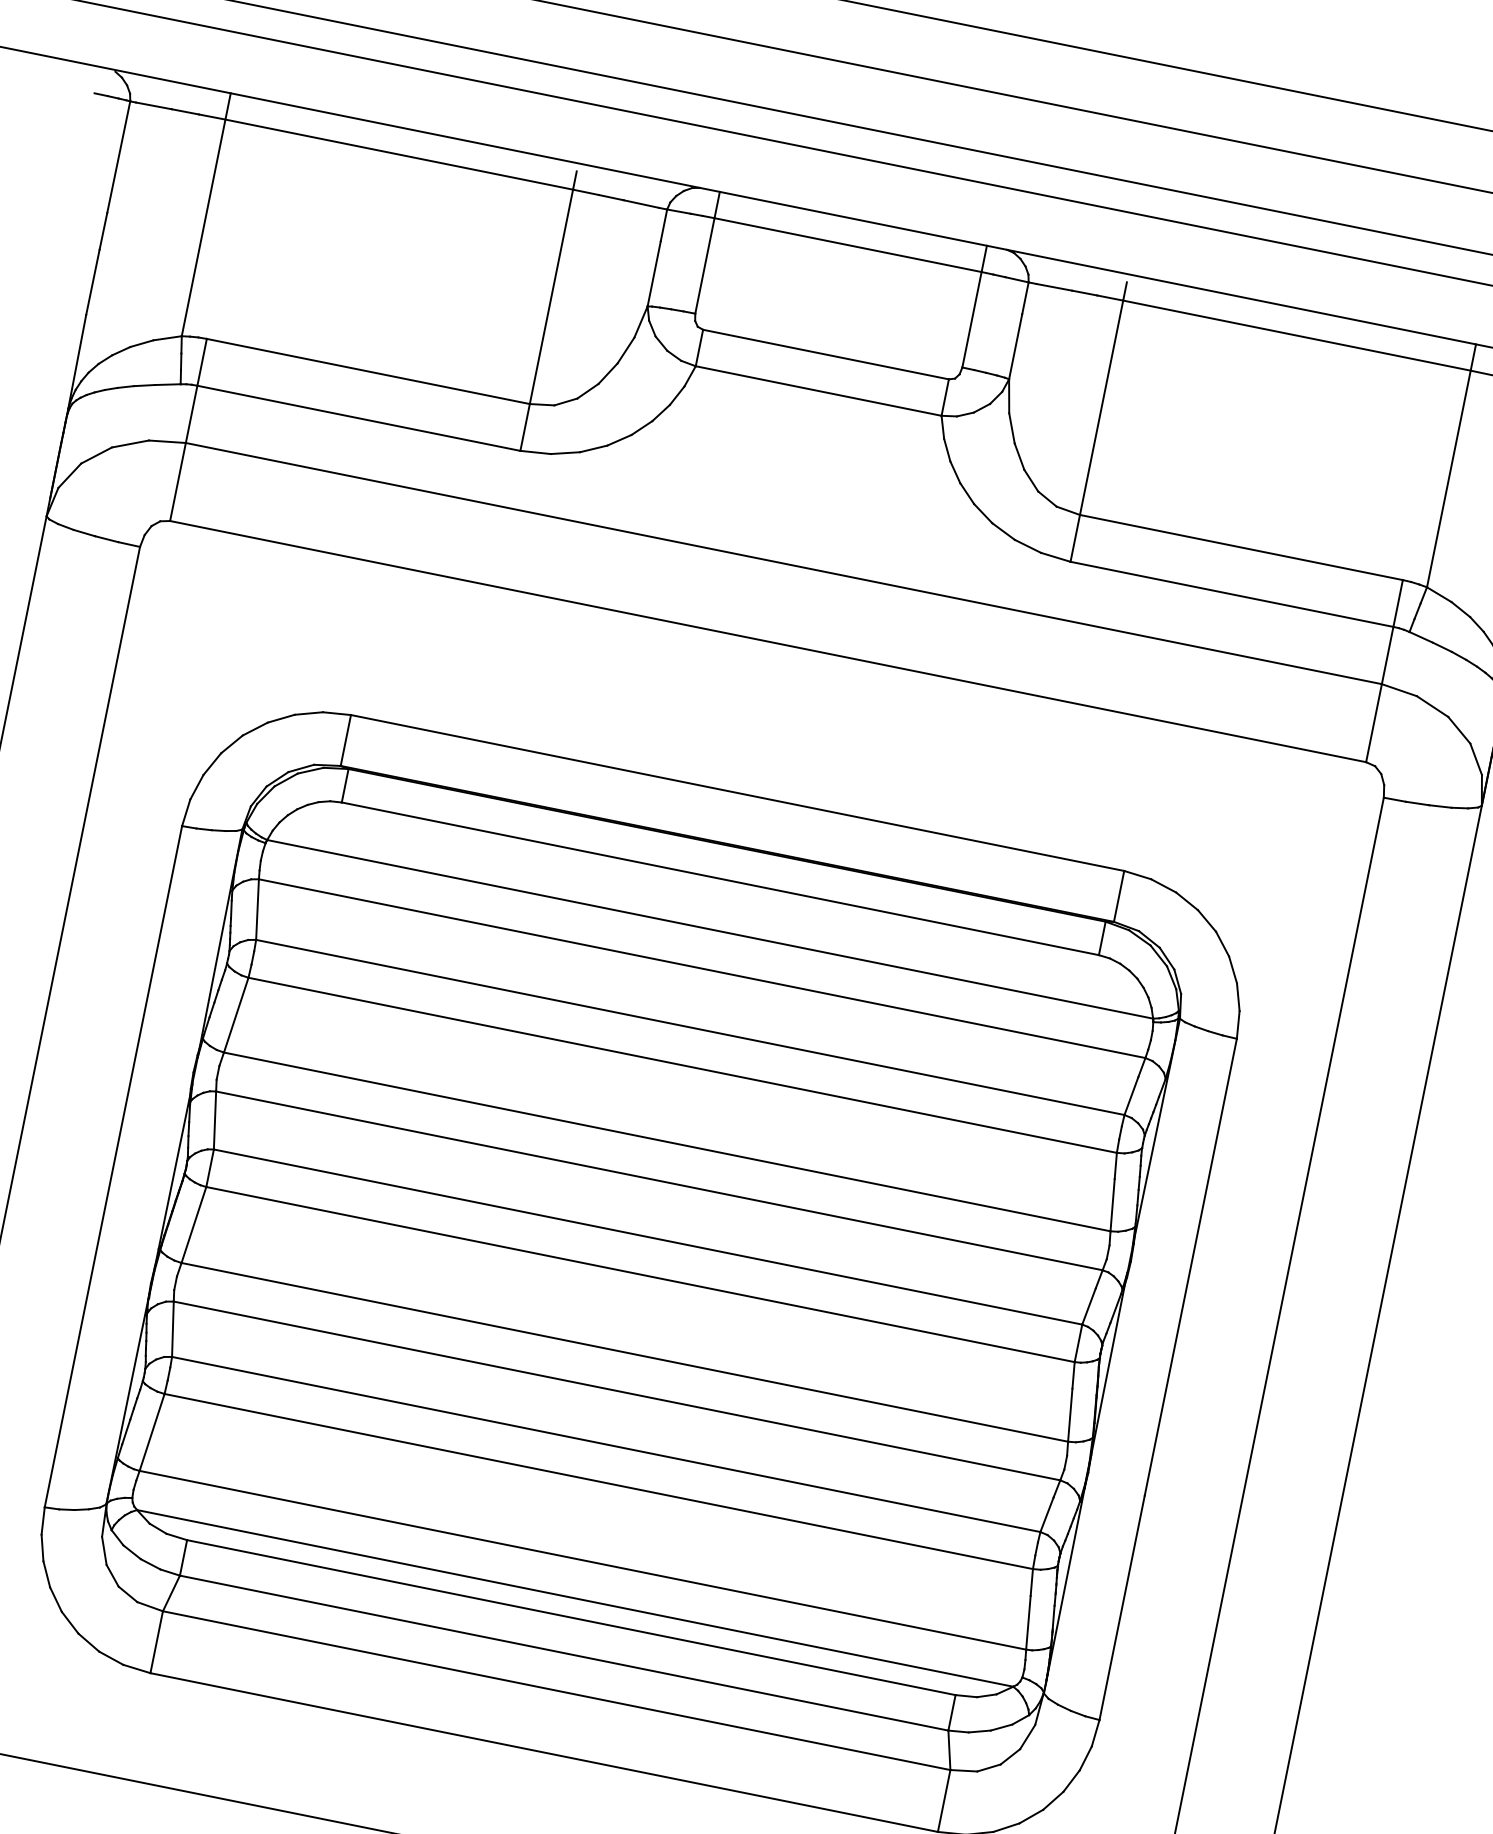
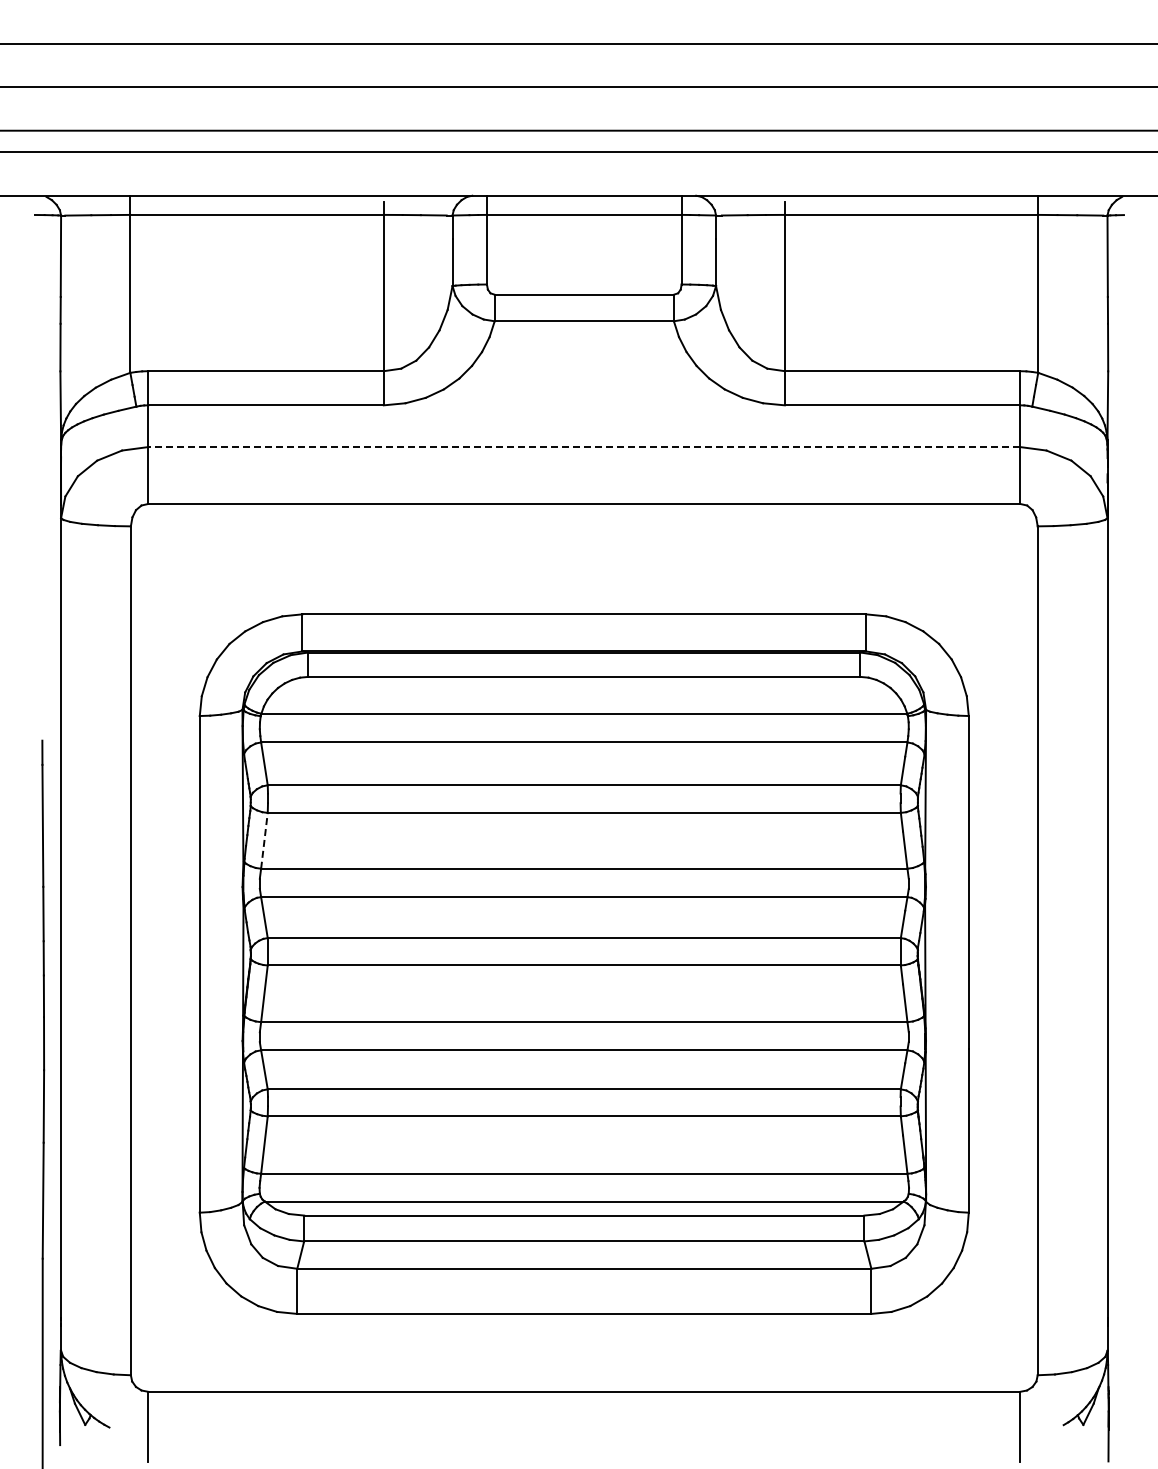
line: (784, 564) -> (584, 447), solid -> dashed
line: (236, 1014) -> (264, 840), solid -> dashed

